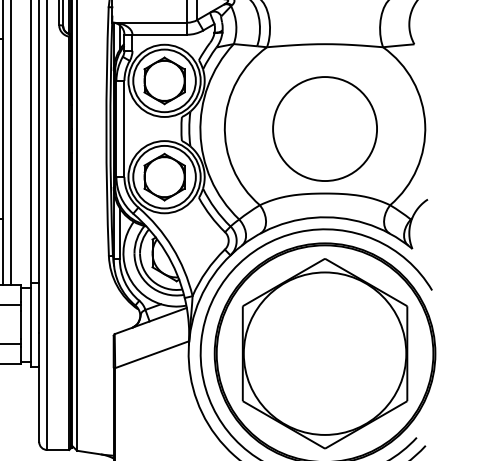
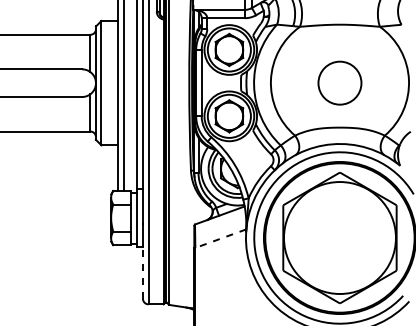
circle: (324, 129) -> (339, 83), size x0.6
line: (151, 354) -> (220, 238), solid -> dashed
line: (38, 403) -> (142, 272), solid -> dashed

